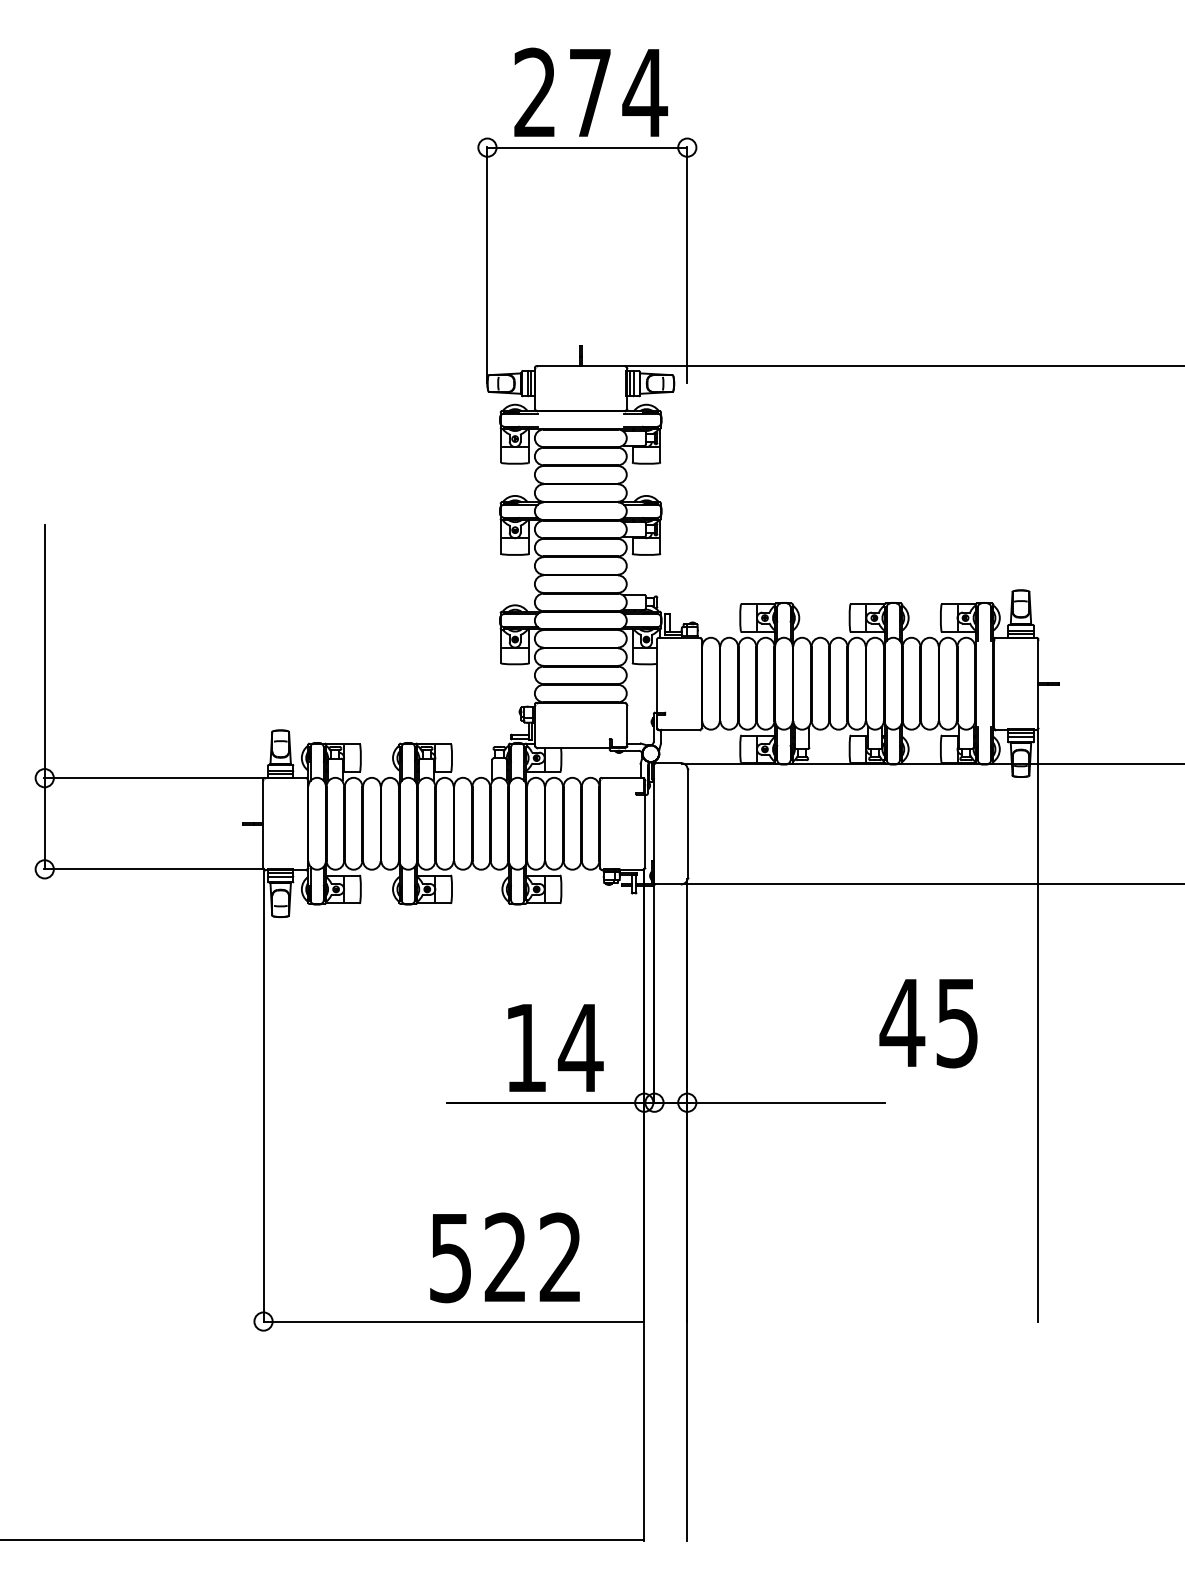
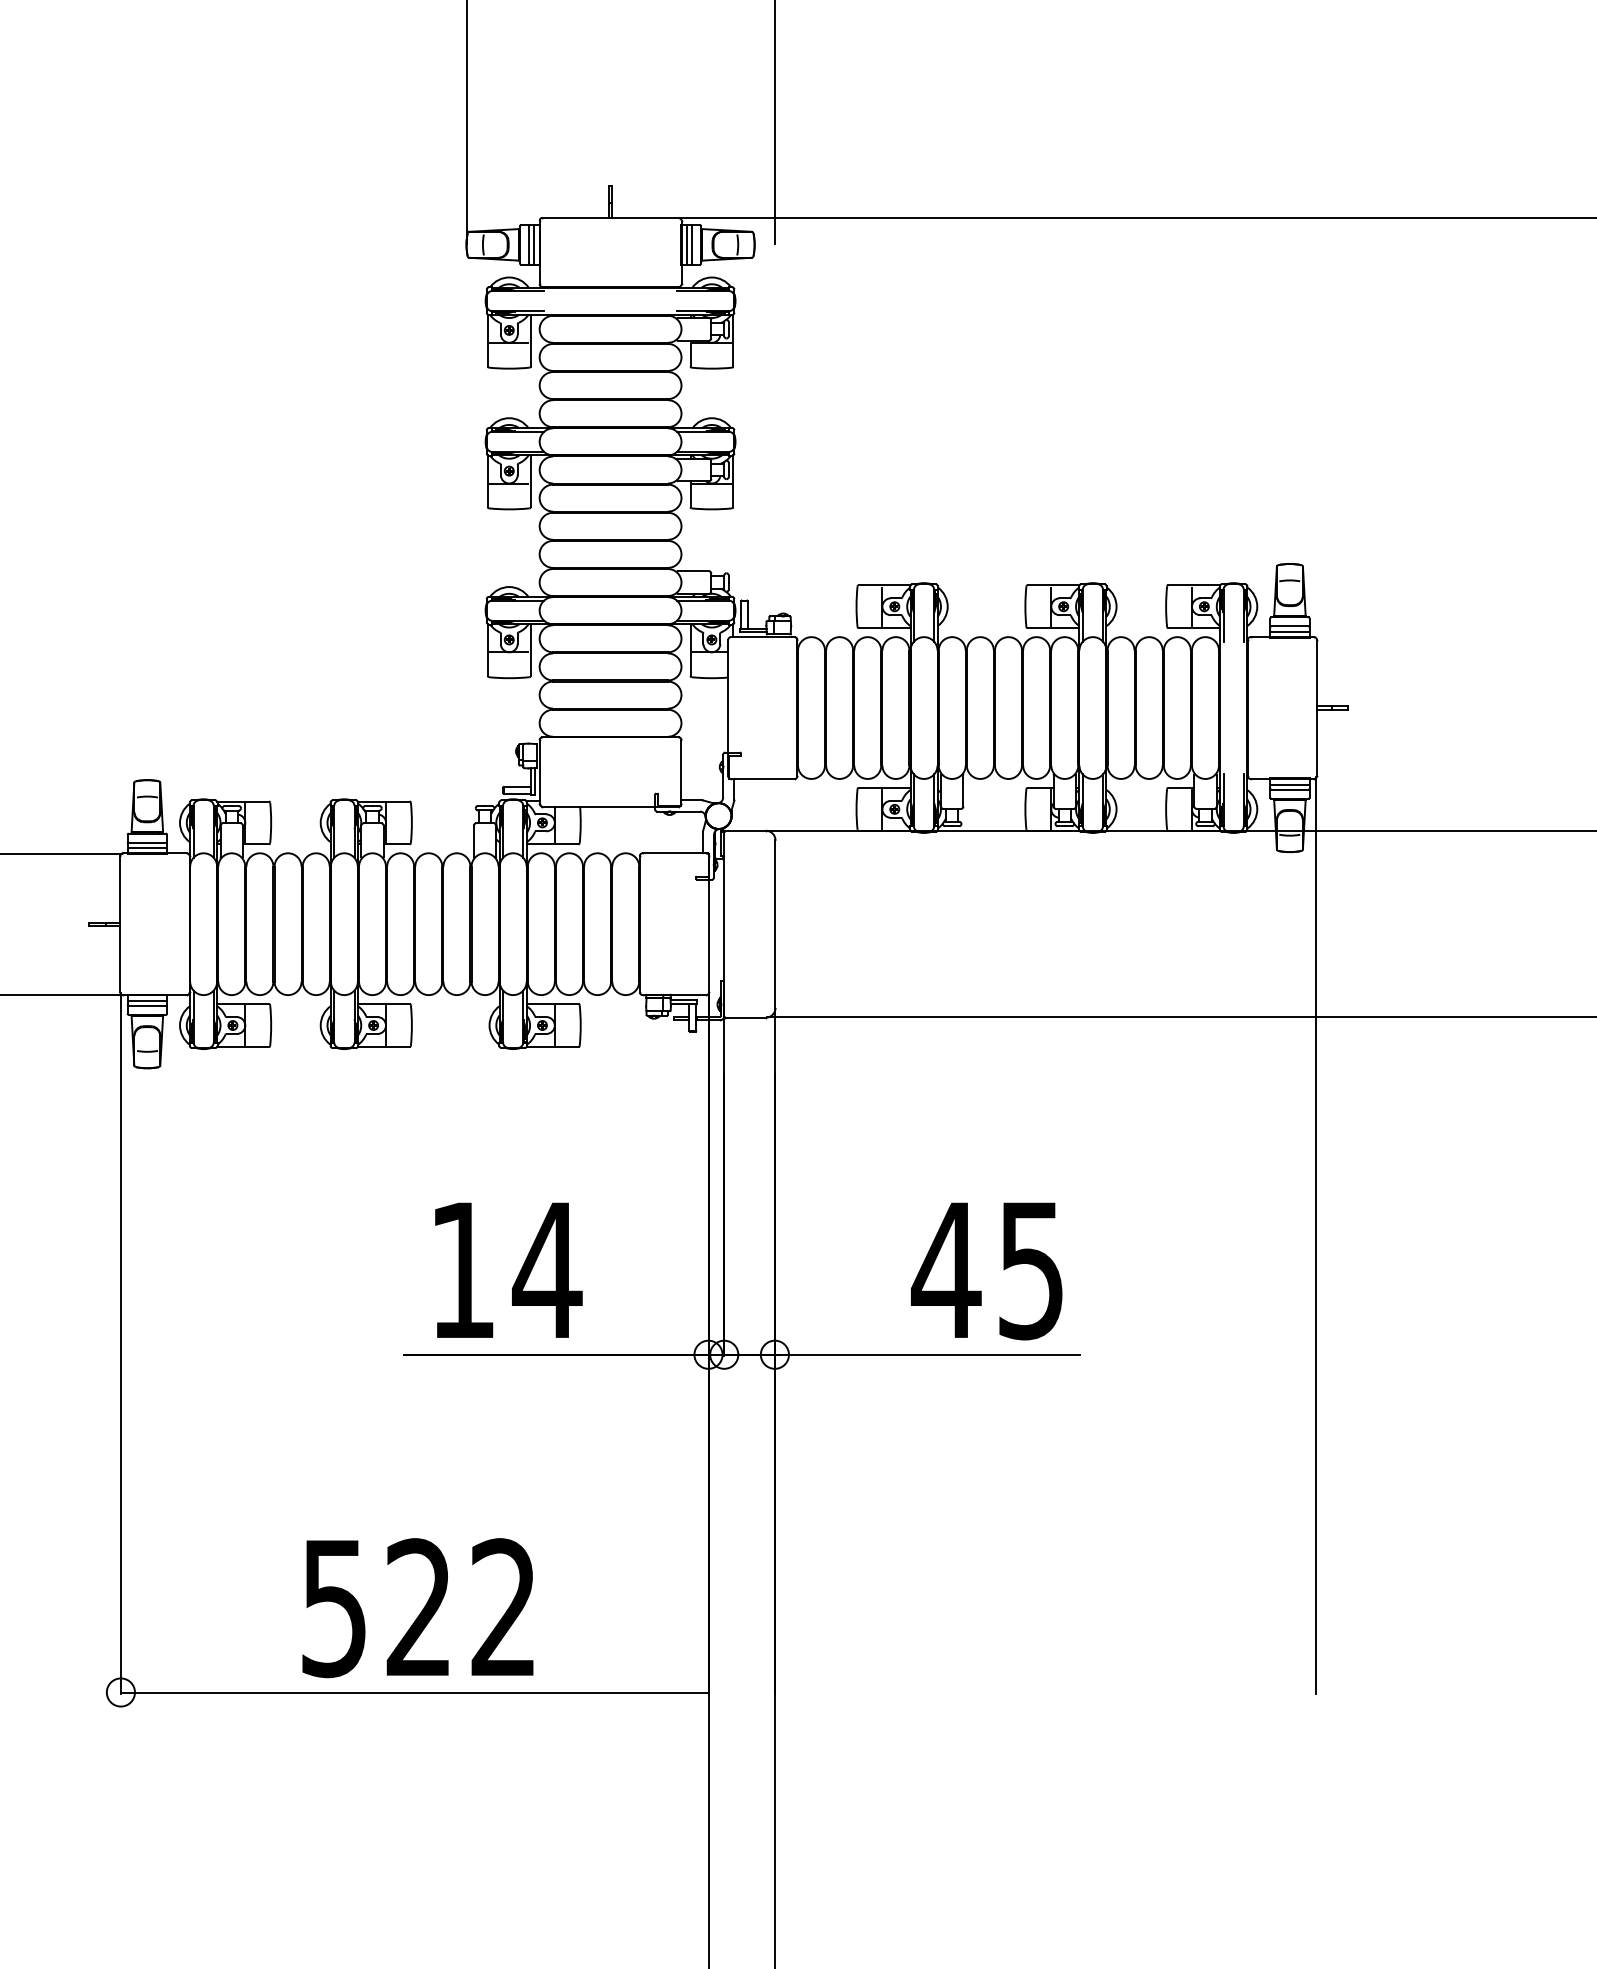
text: (928, 1023) -> (986, 1271), moved
text: (555, 1047) -> (508, 1269), moved
text: (504, 1257) -> (417, 1607), moved

